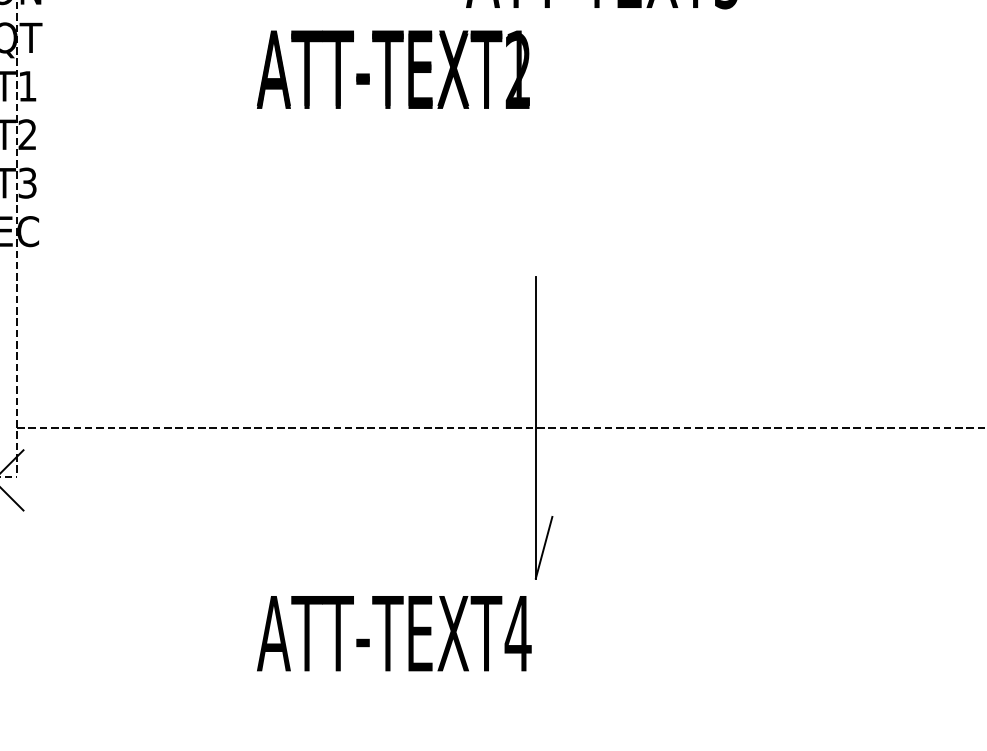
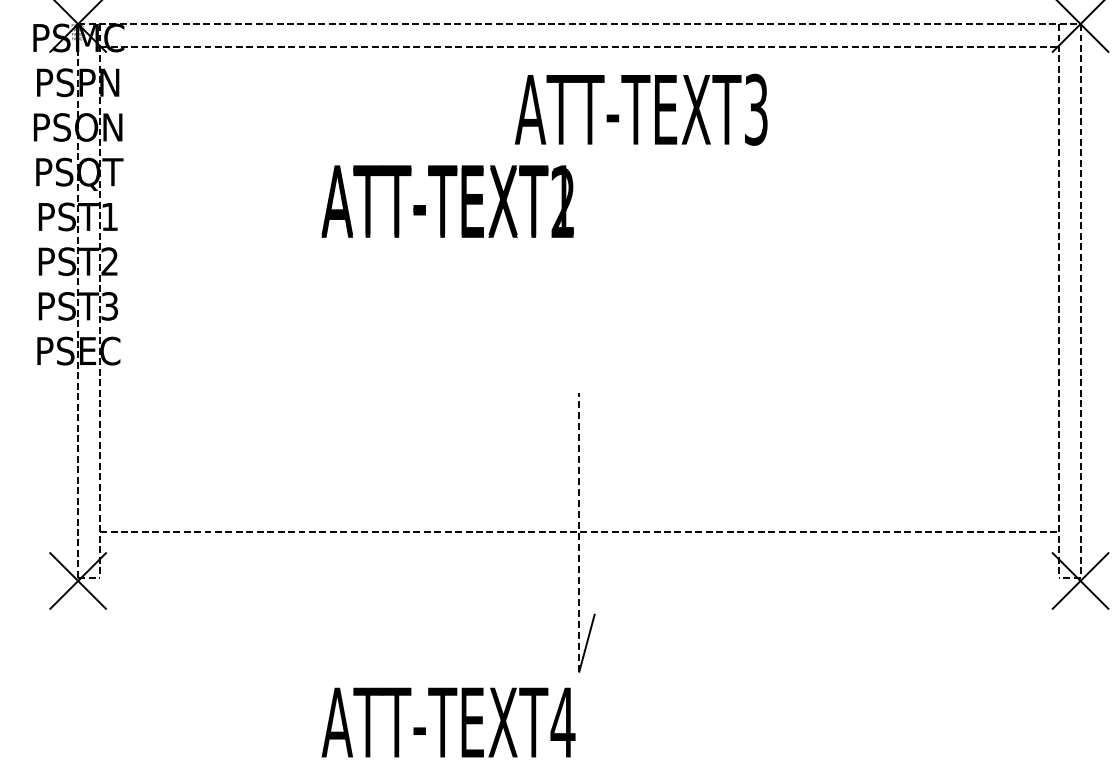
line: (535, 426) -> (579, 531), solid -> dashed

